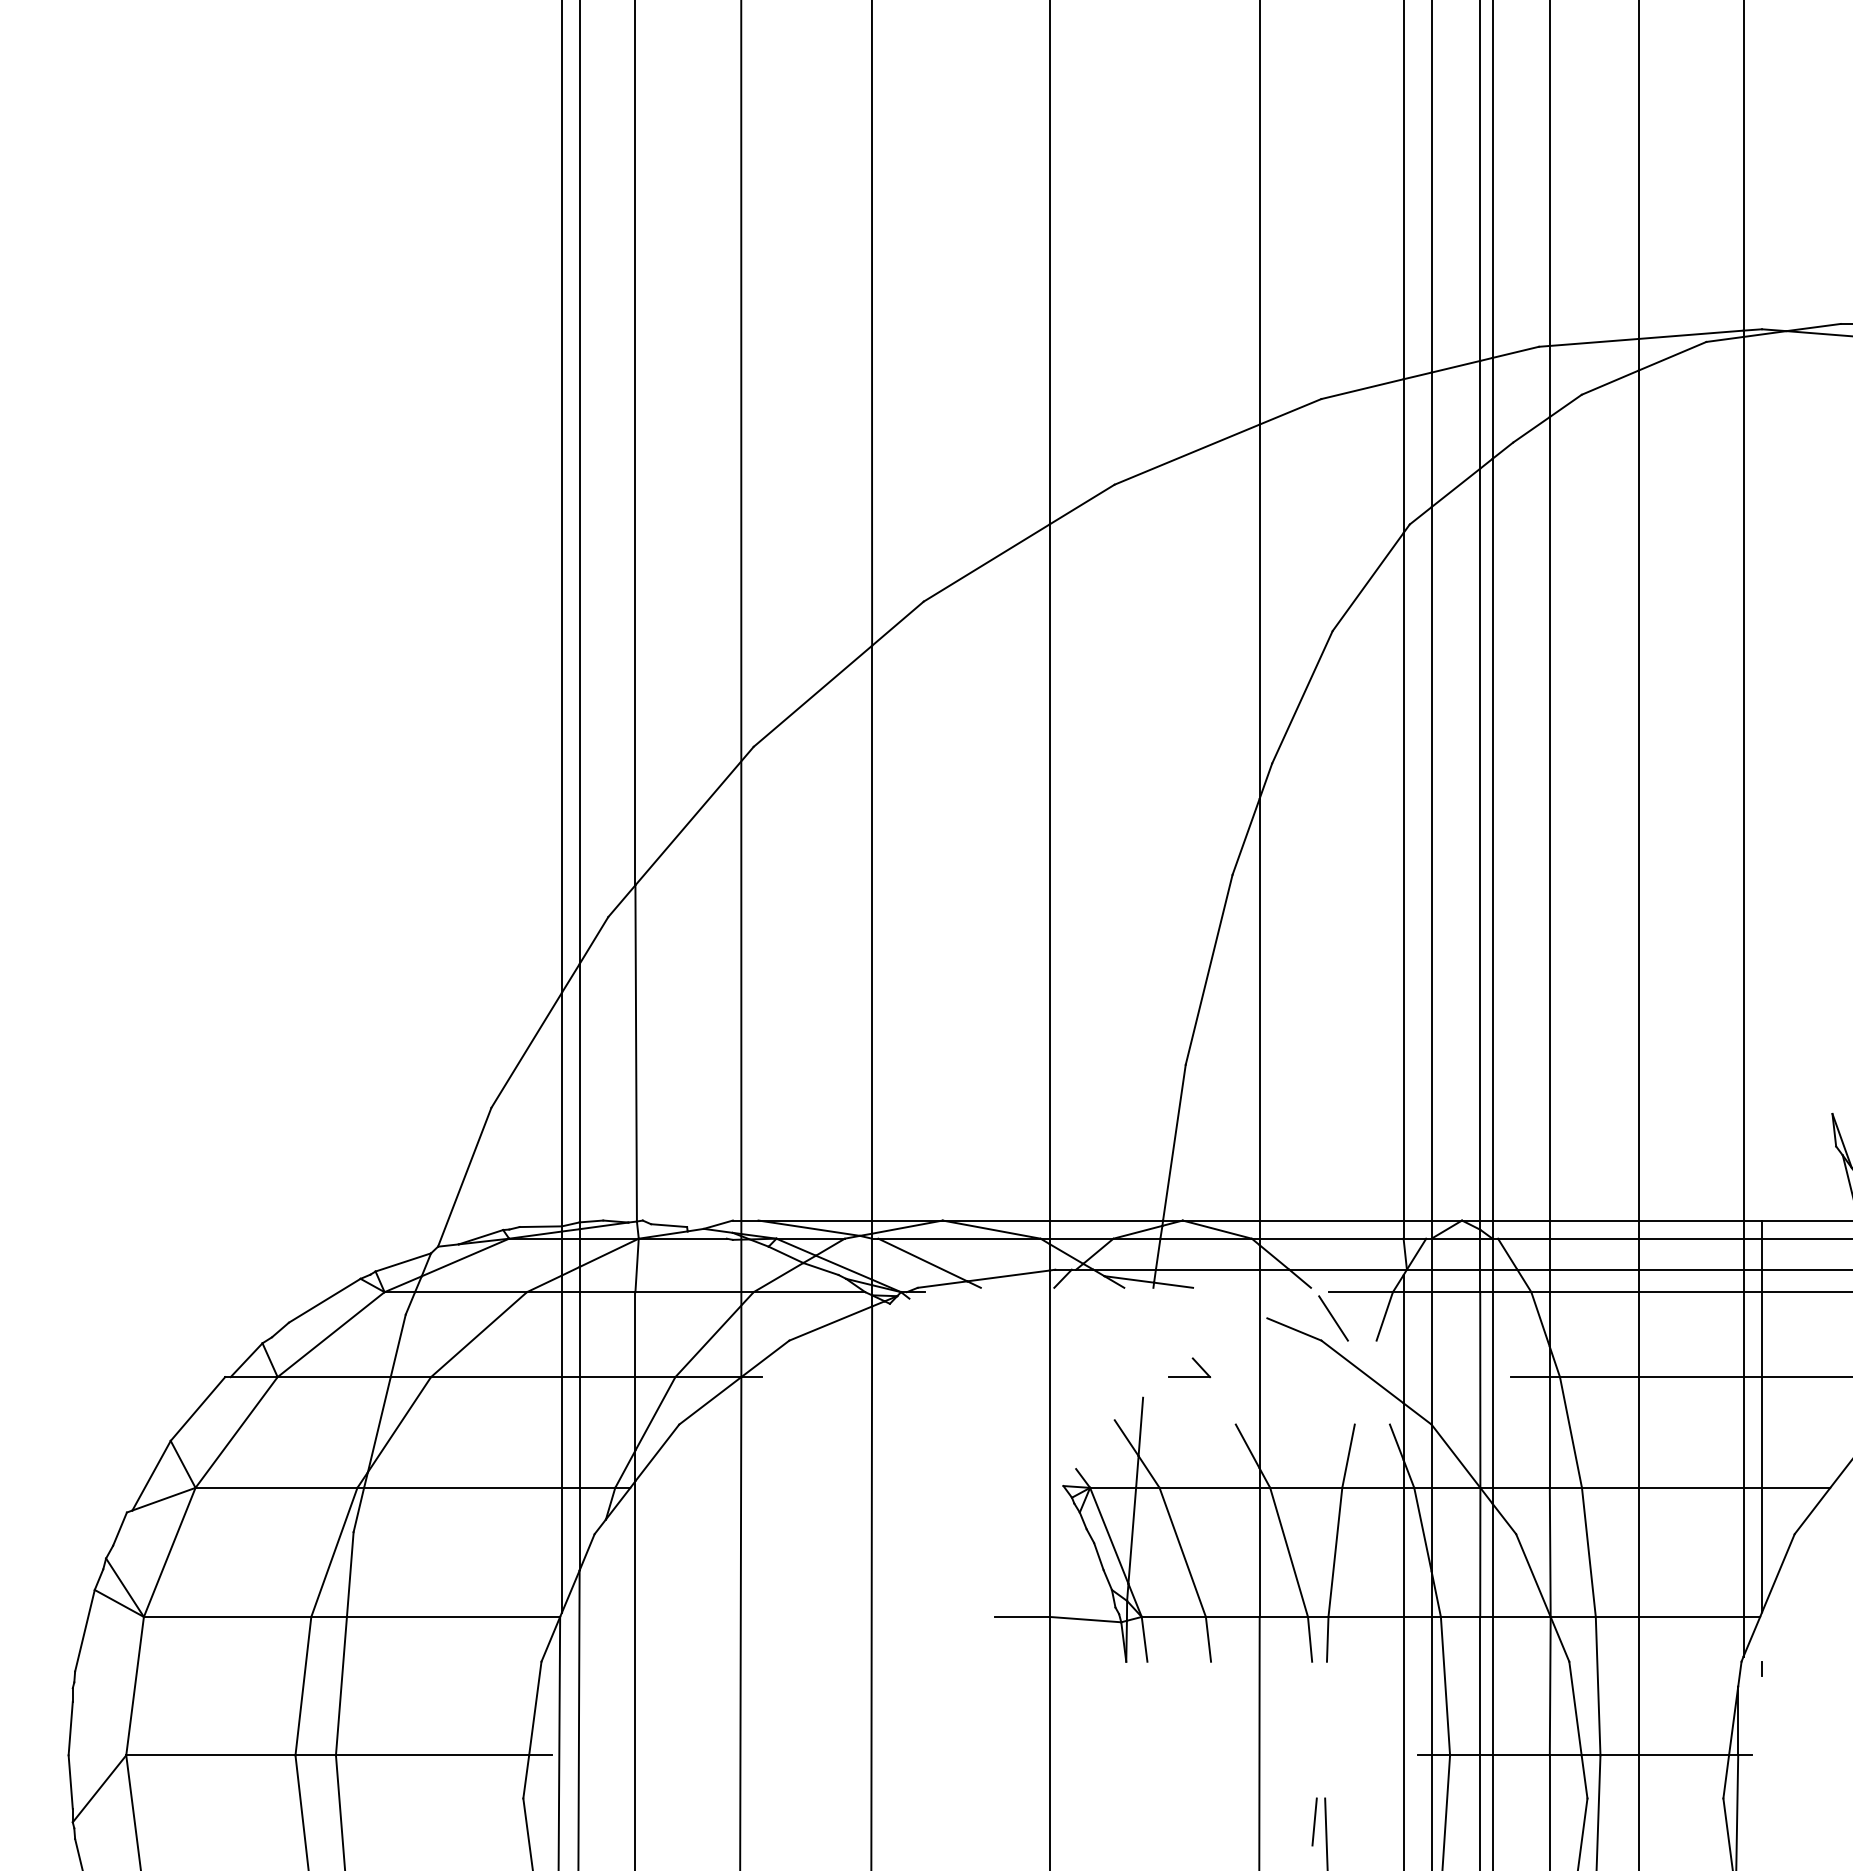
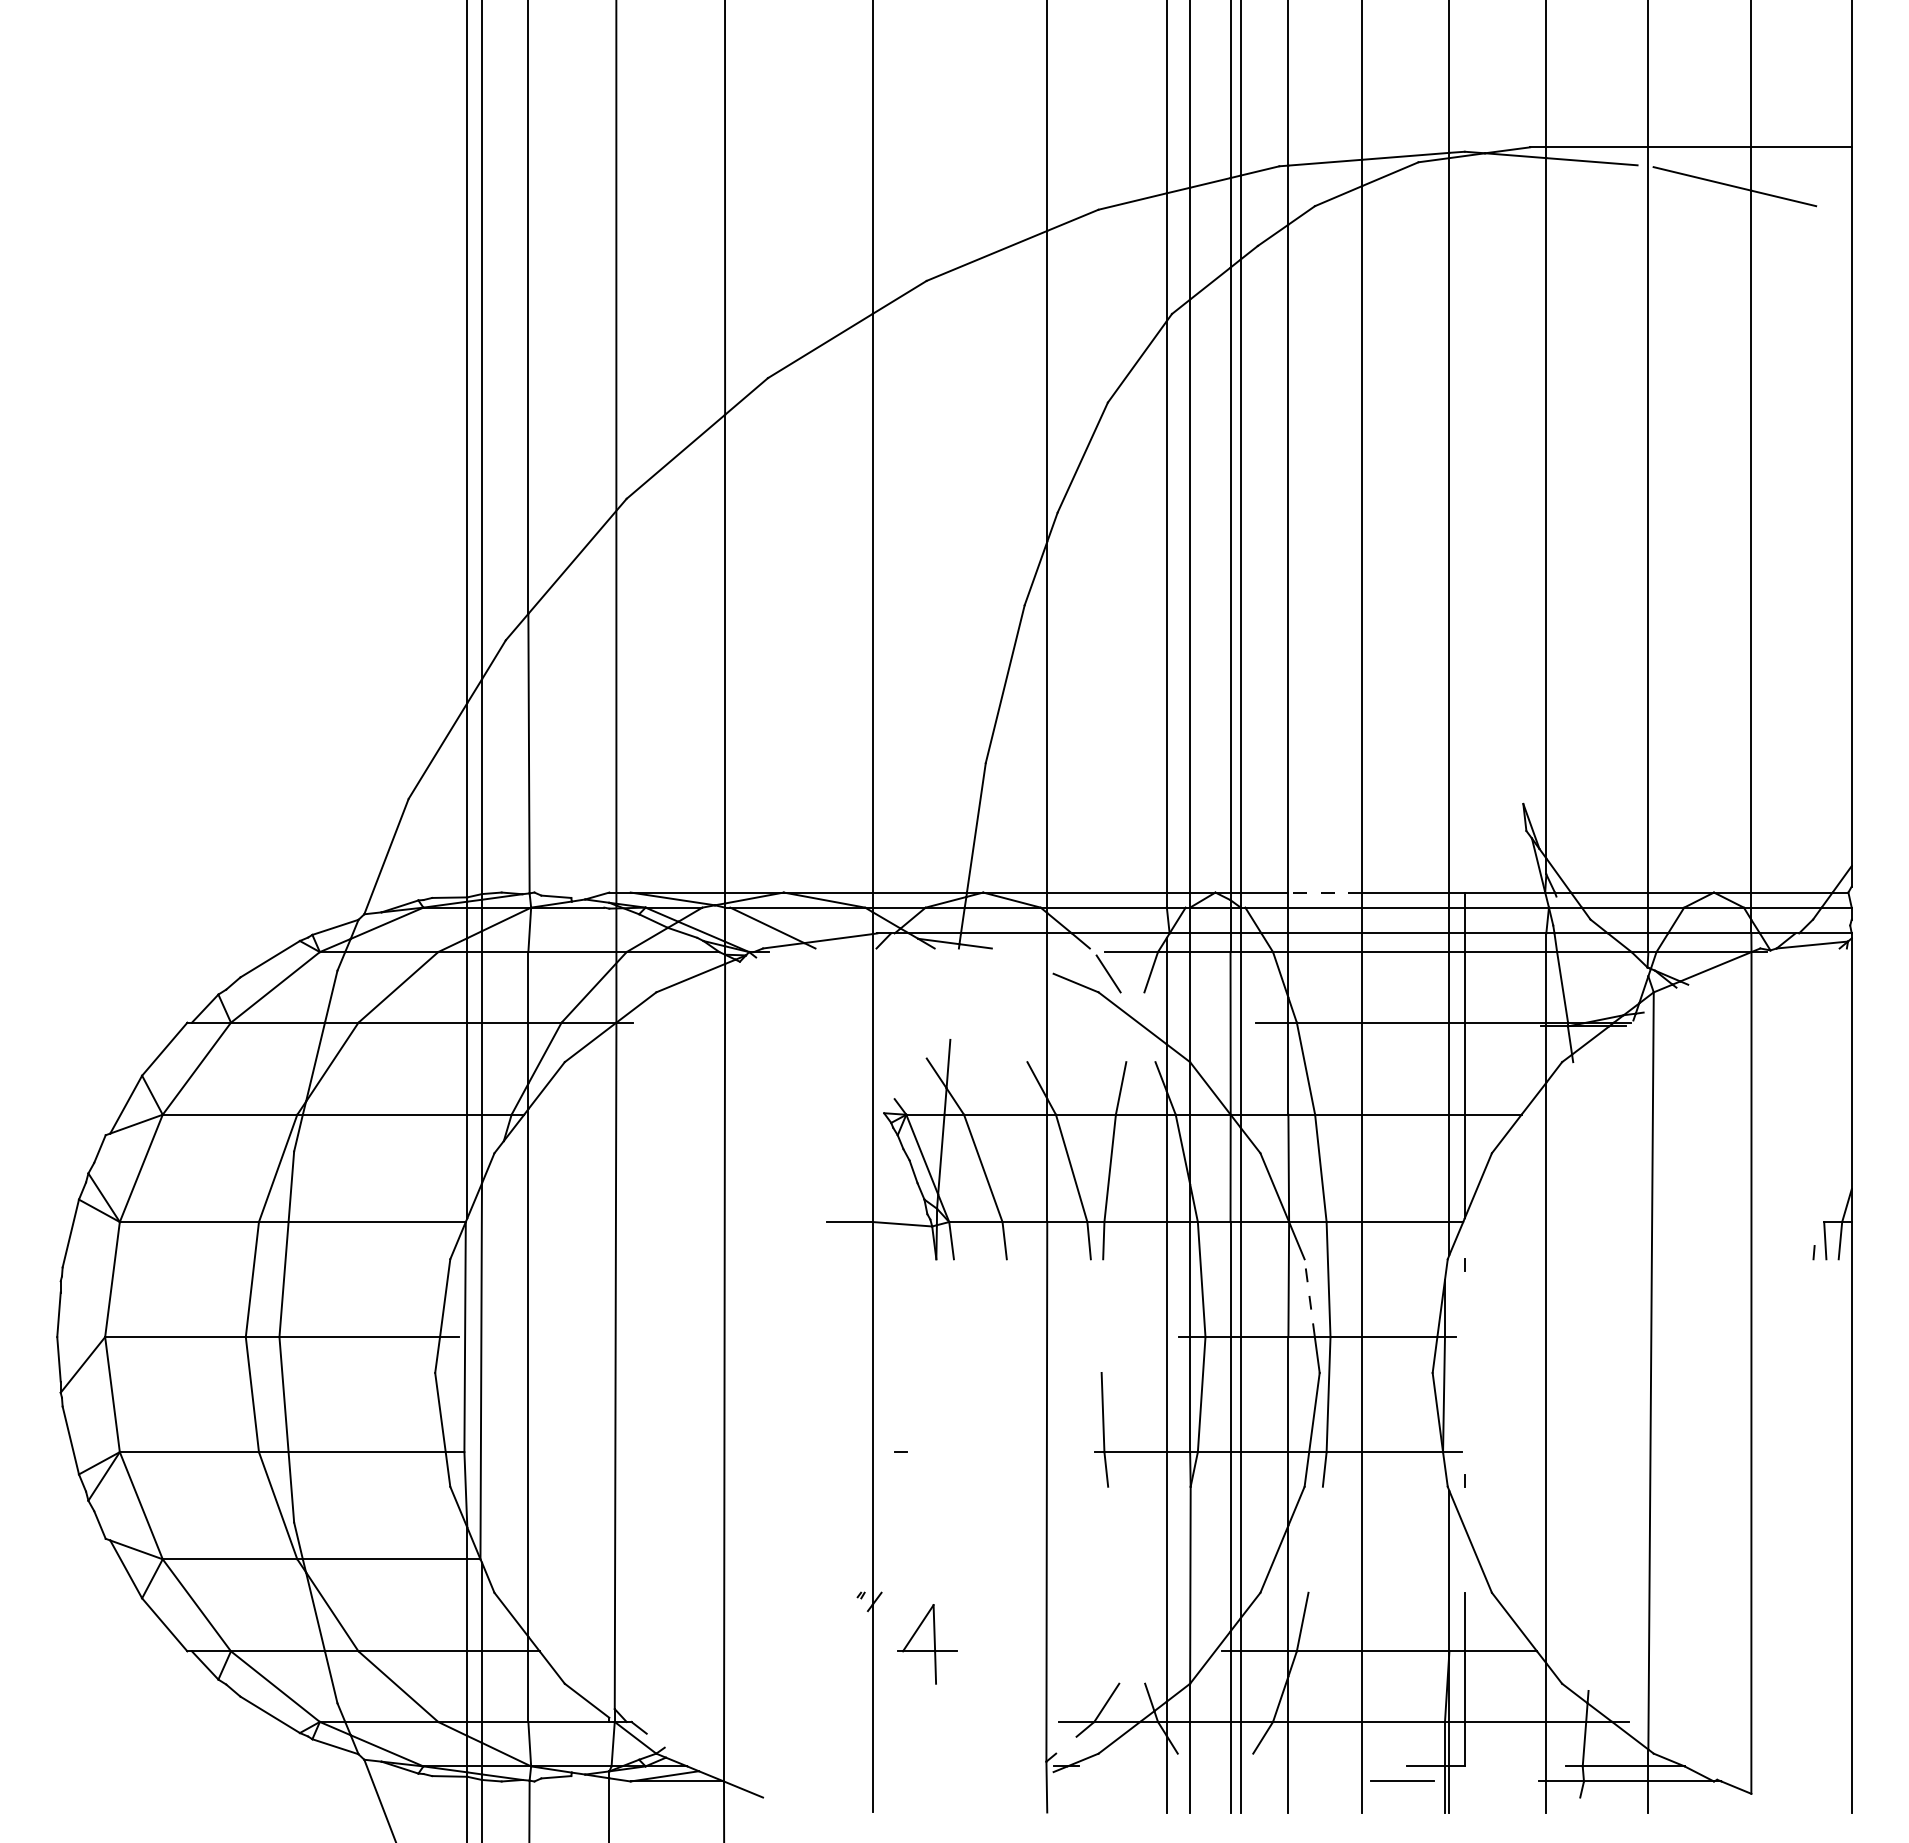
line: (1594, 1220) -> (1325, 892), solid -> dashed
part: (1190, 1367) -> (989, 1014), removed
line: (1575, 1707) -> (1309, 1297), solid -> dashed
line: (1314, 1820) -> (1092, 1391), removed

